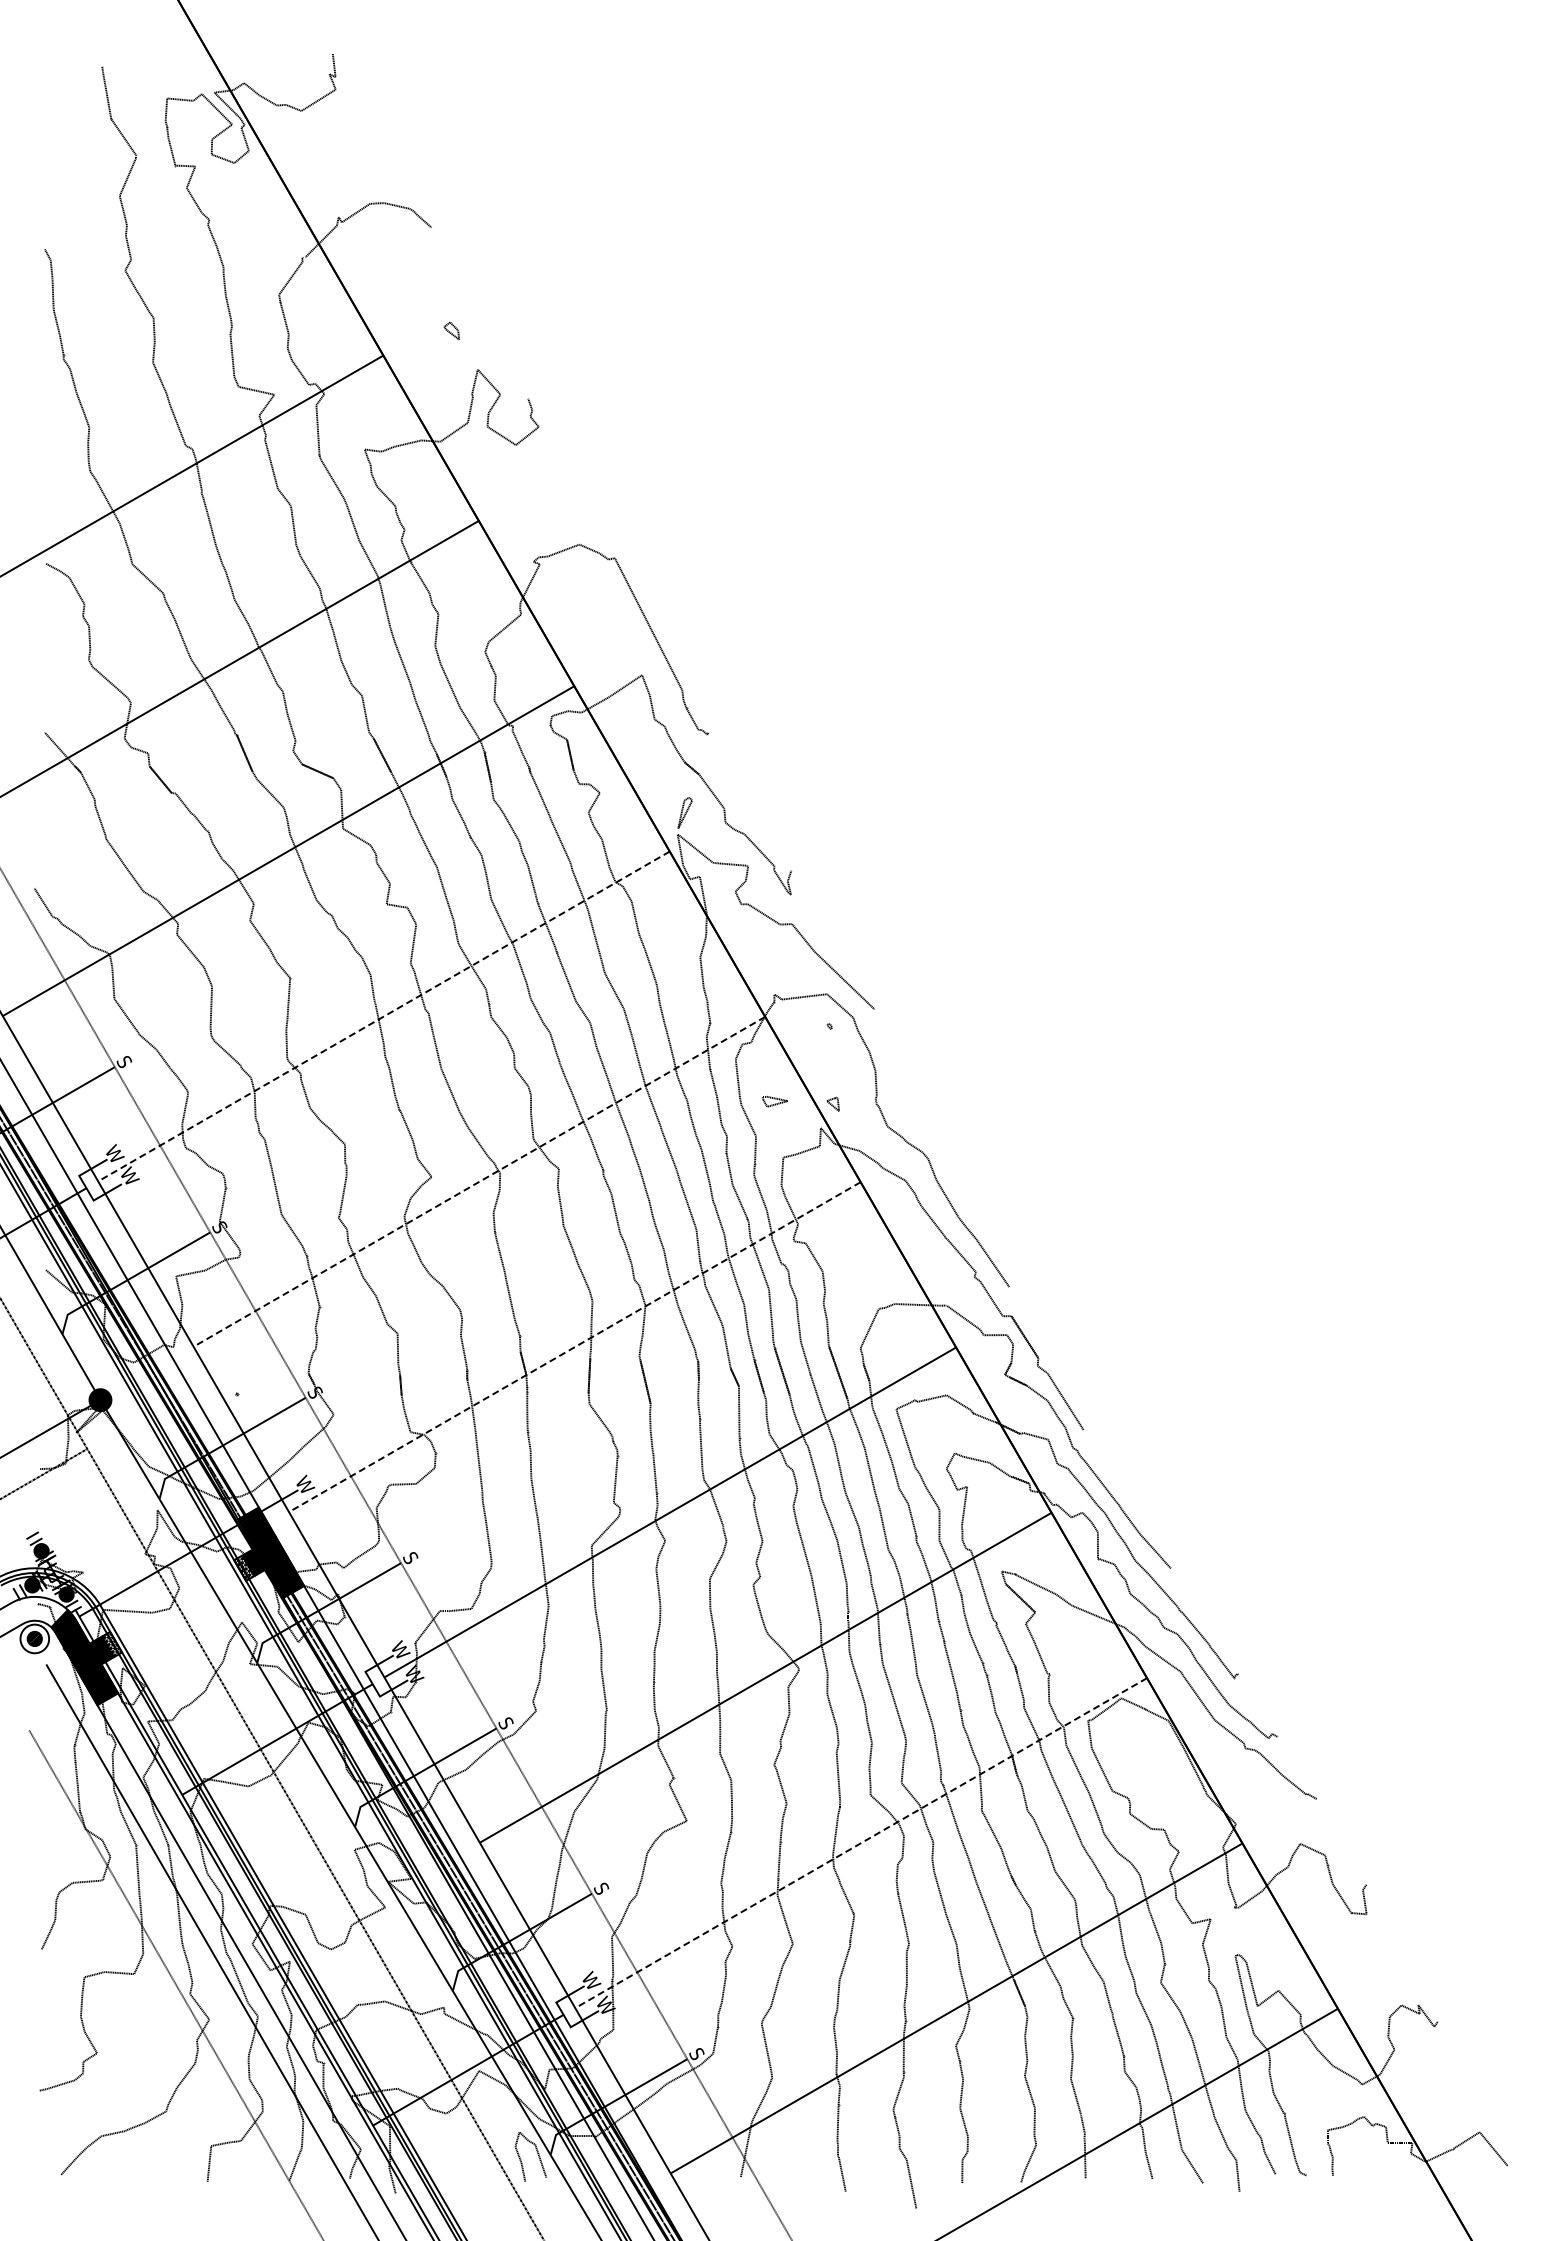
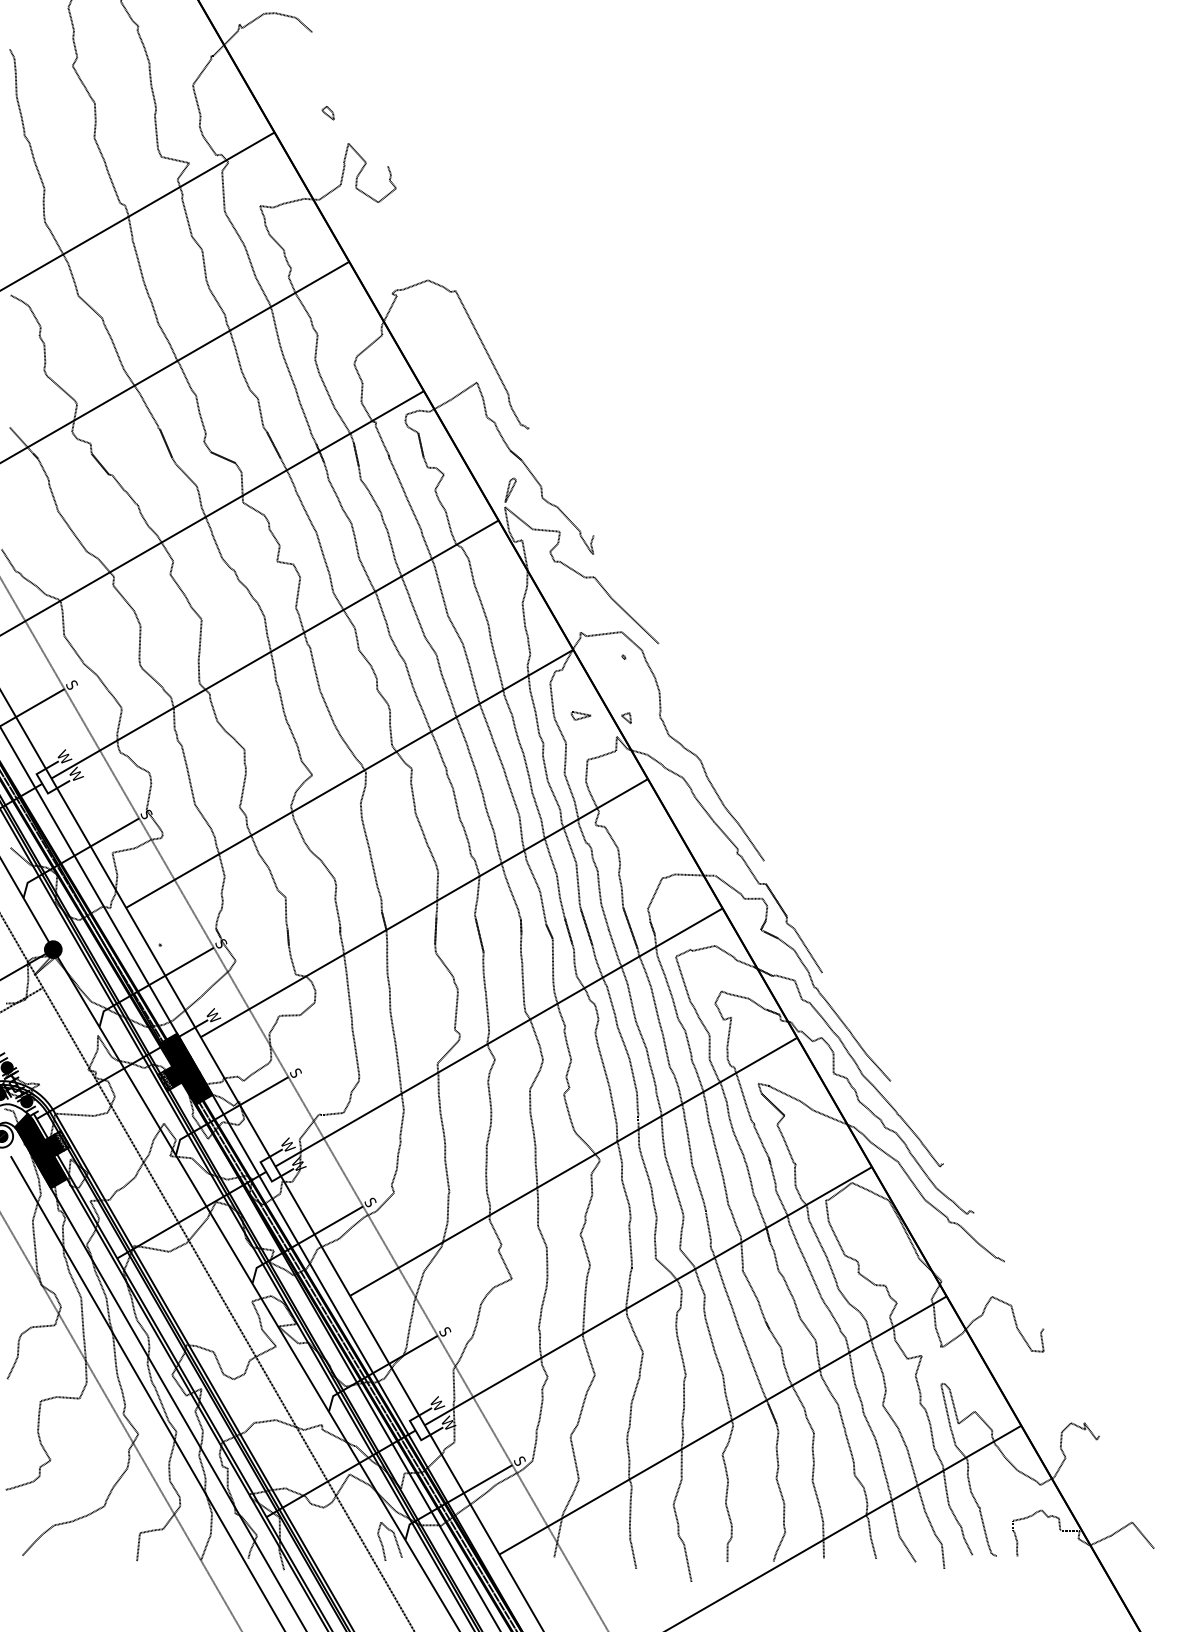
line: (383, 1016) -> (274, 649), dashed -> solid
line: (479, 1181) -> (349, 778), dashed -> solid
line: (574, 1347) -> (424, 908), dashed -> solid
line: (860, 1843) -> (647, 1296), dashed -> solid

